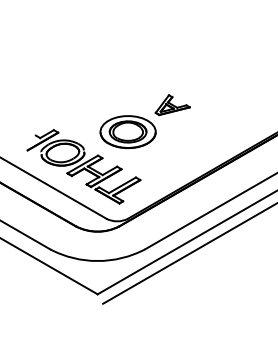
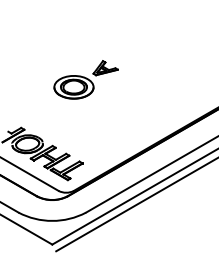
part: (144, 121) -> (85, 79), moved

